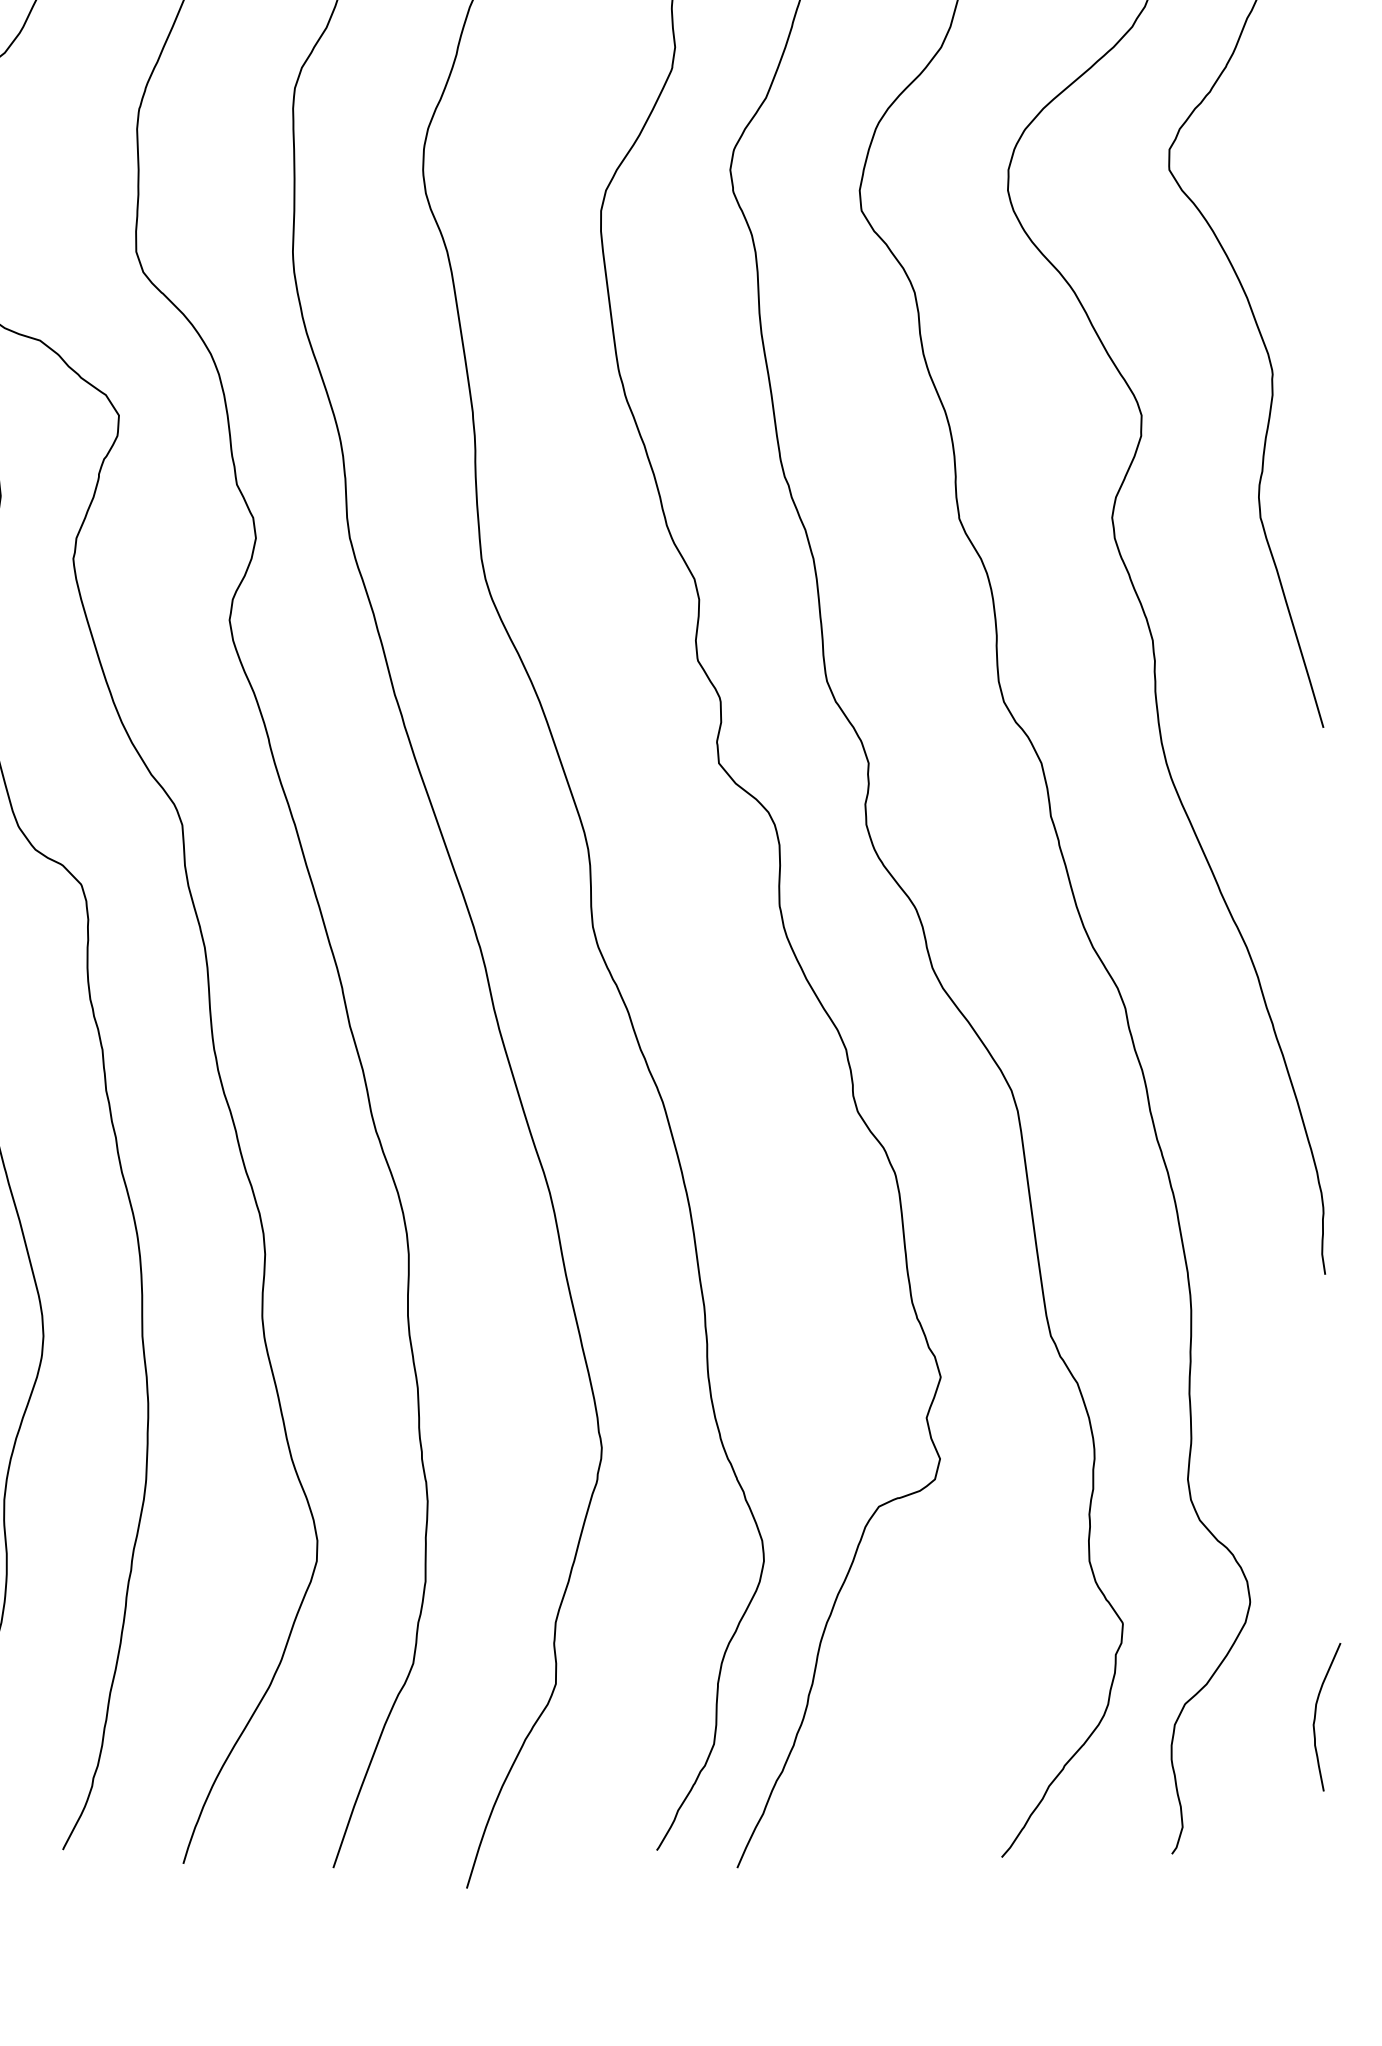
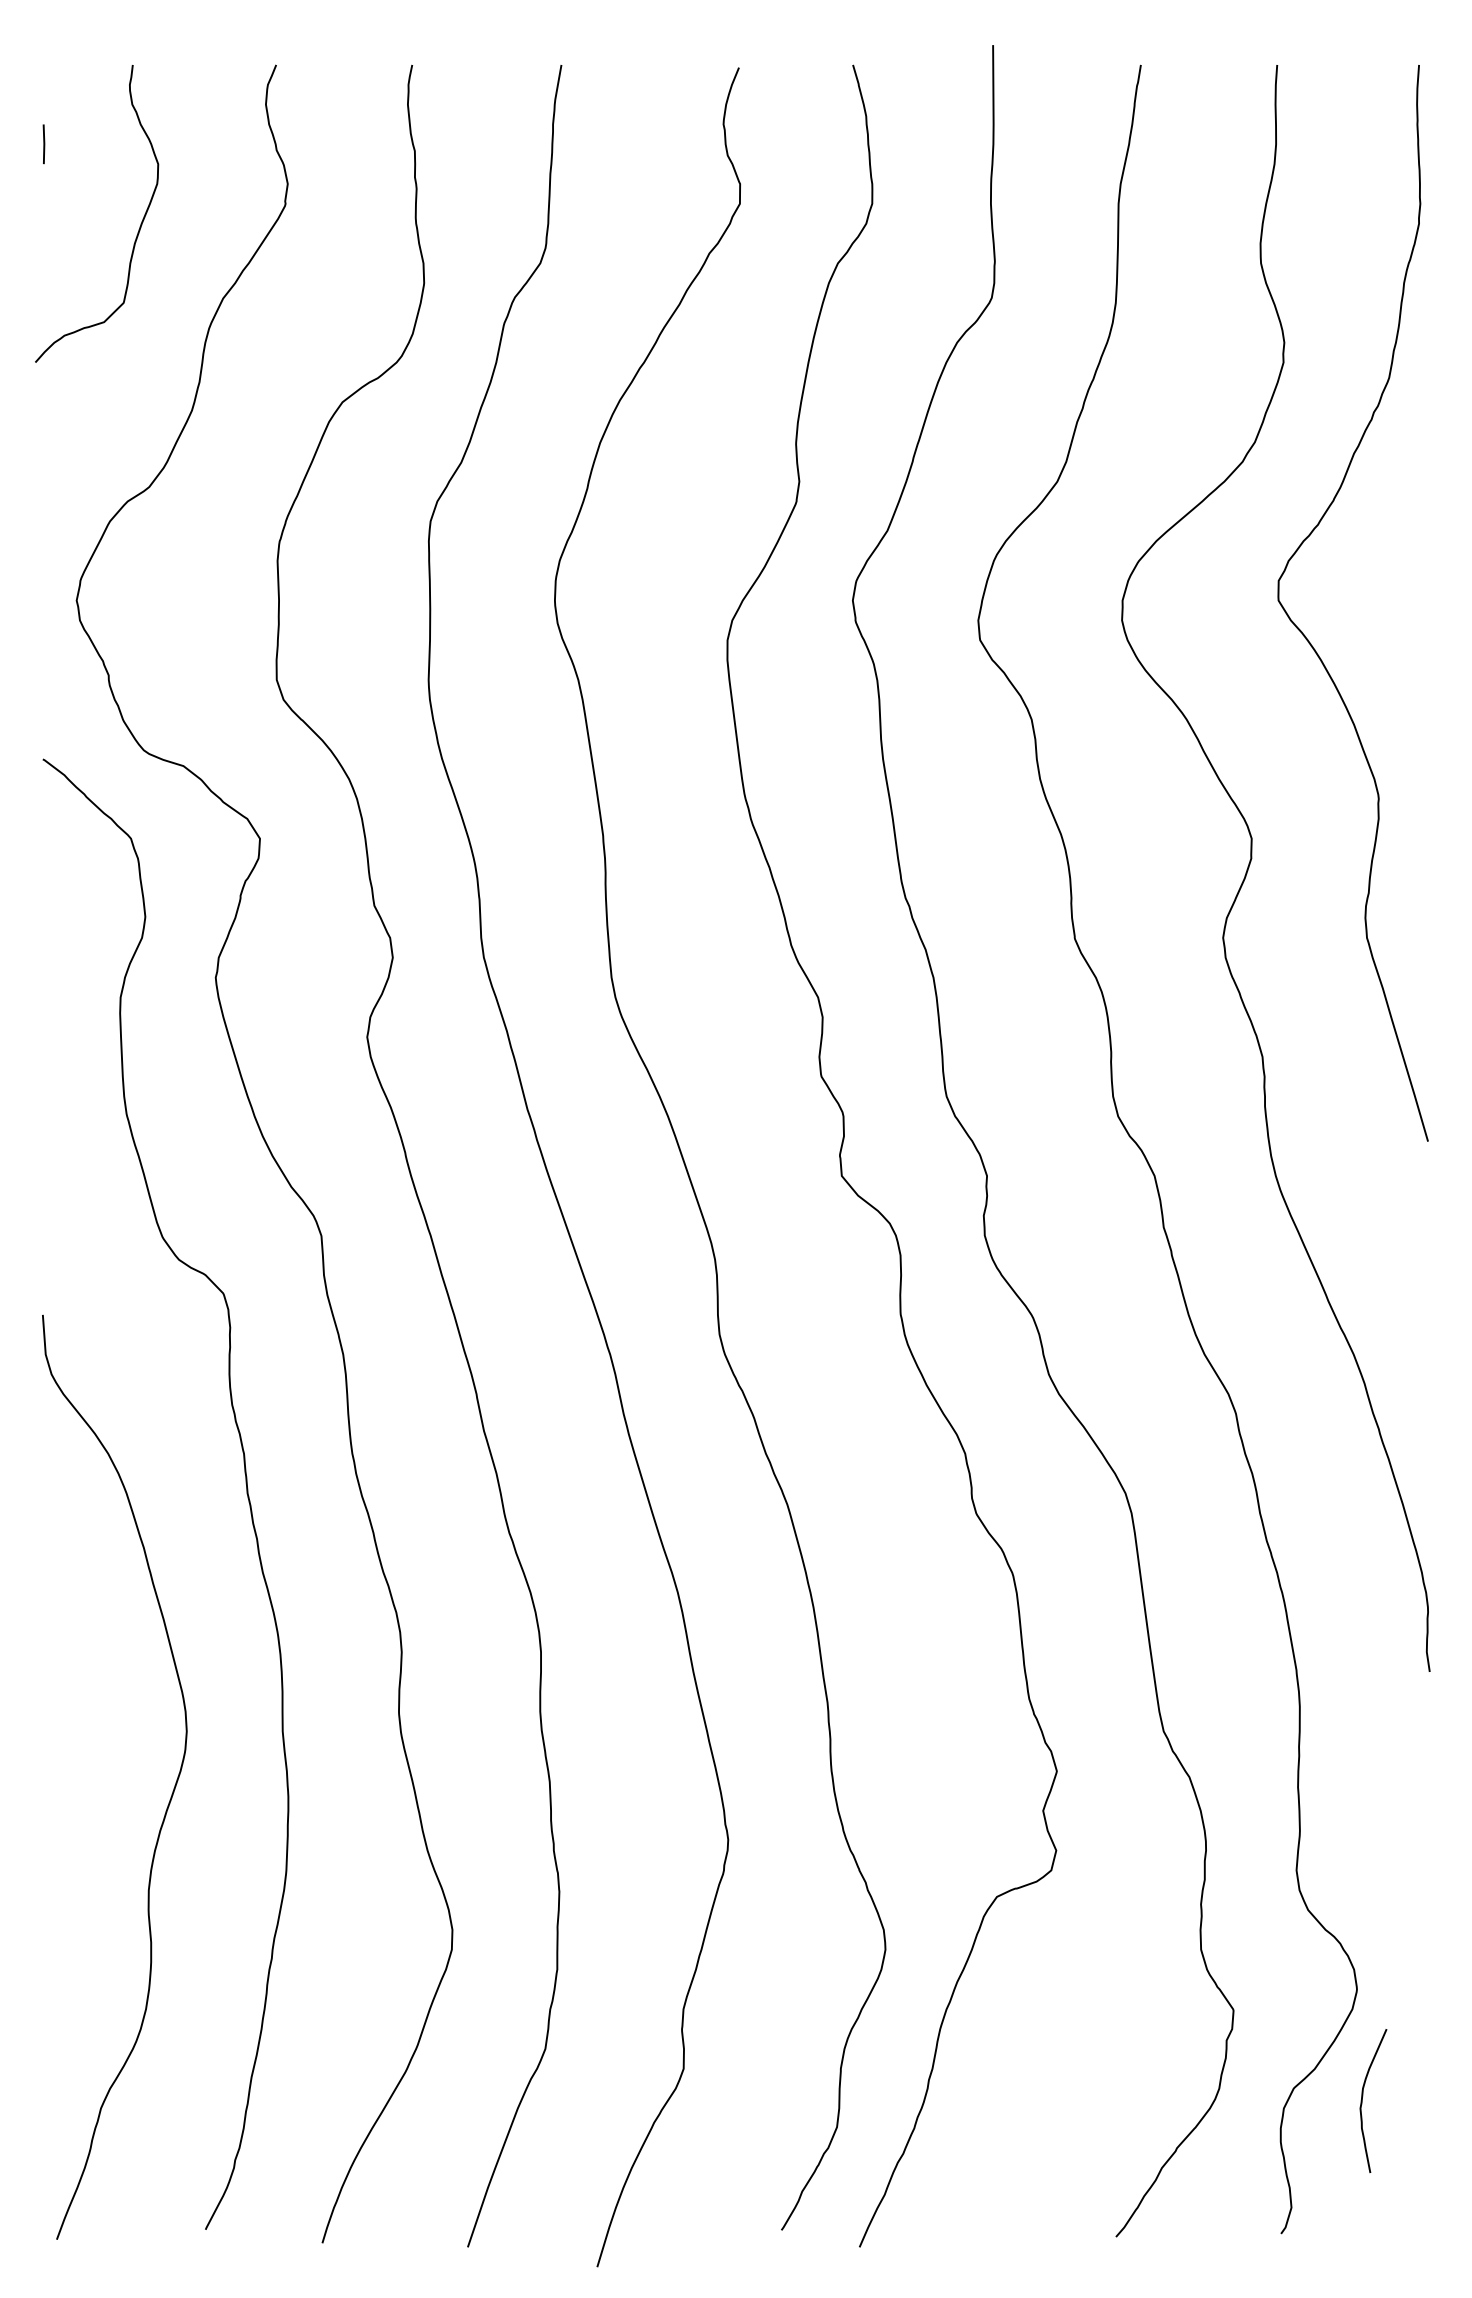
curve: (1316, 1712) -> (1363, 2096), moved

